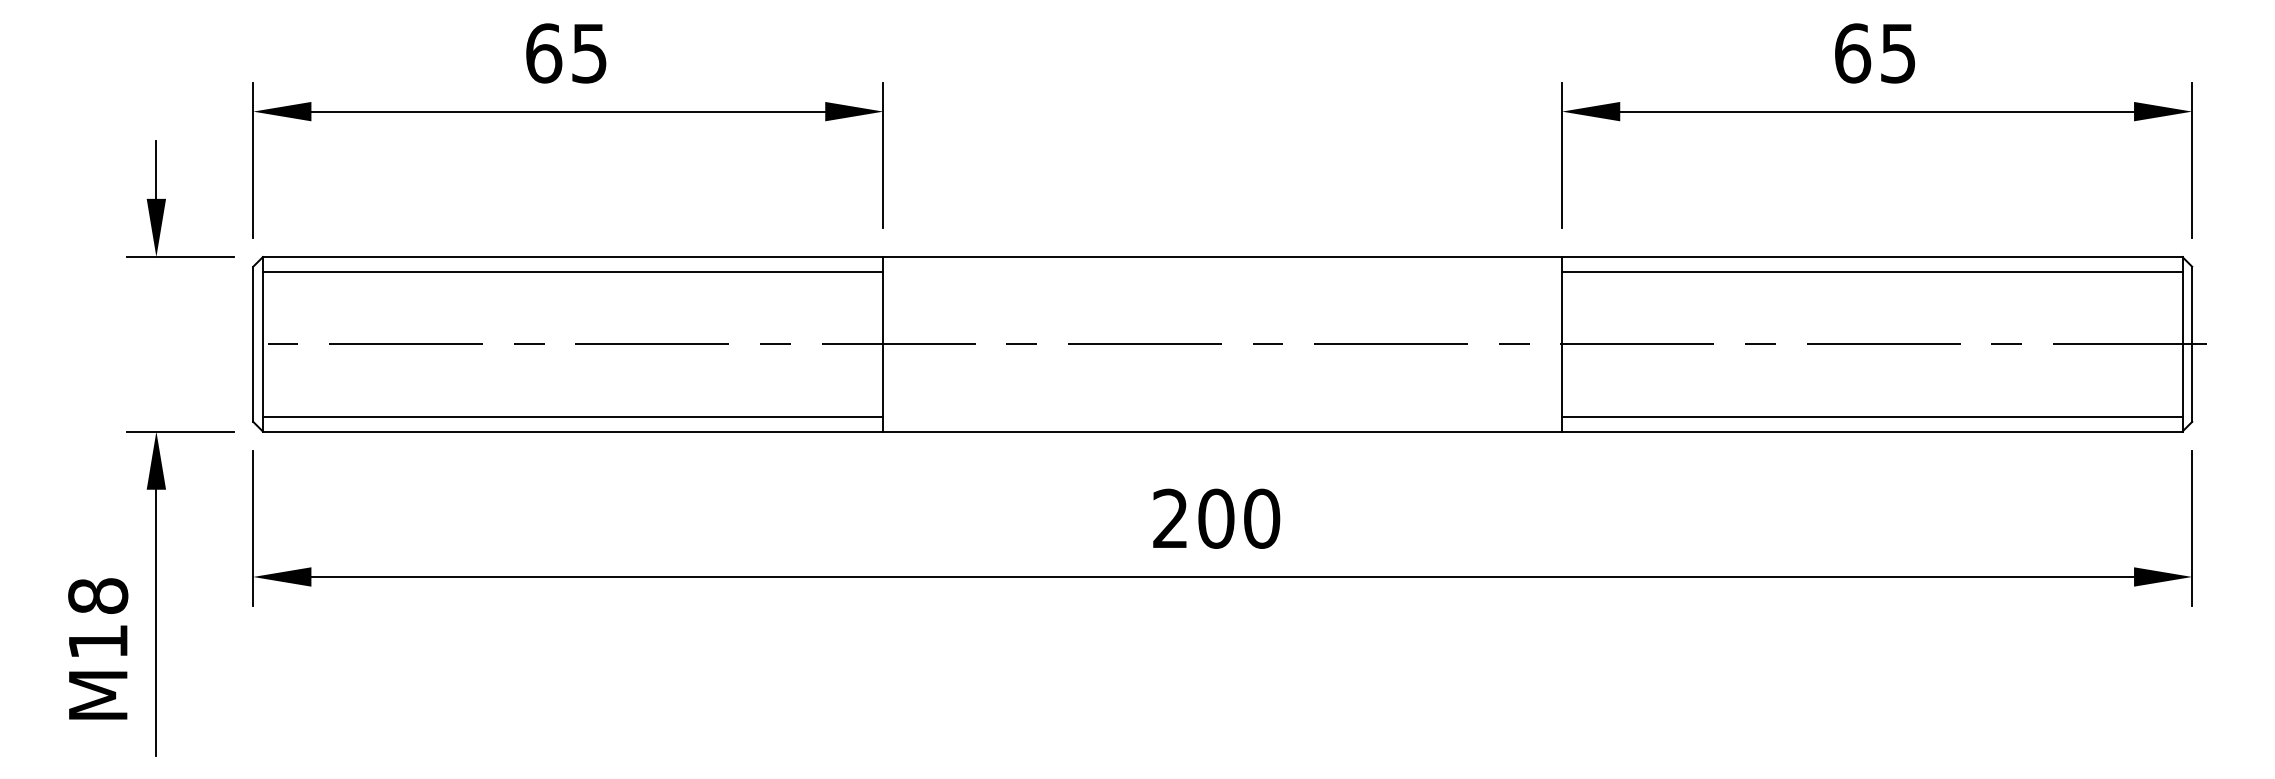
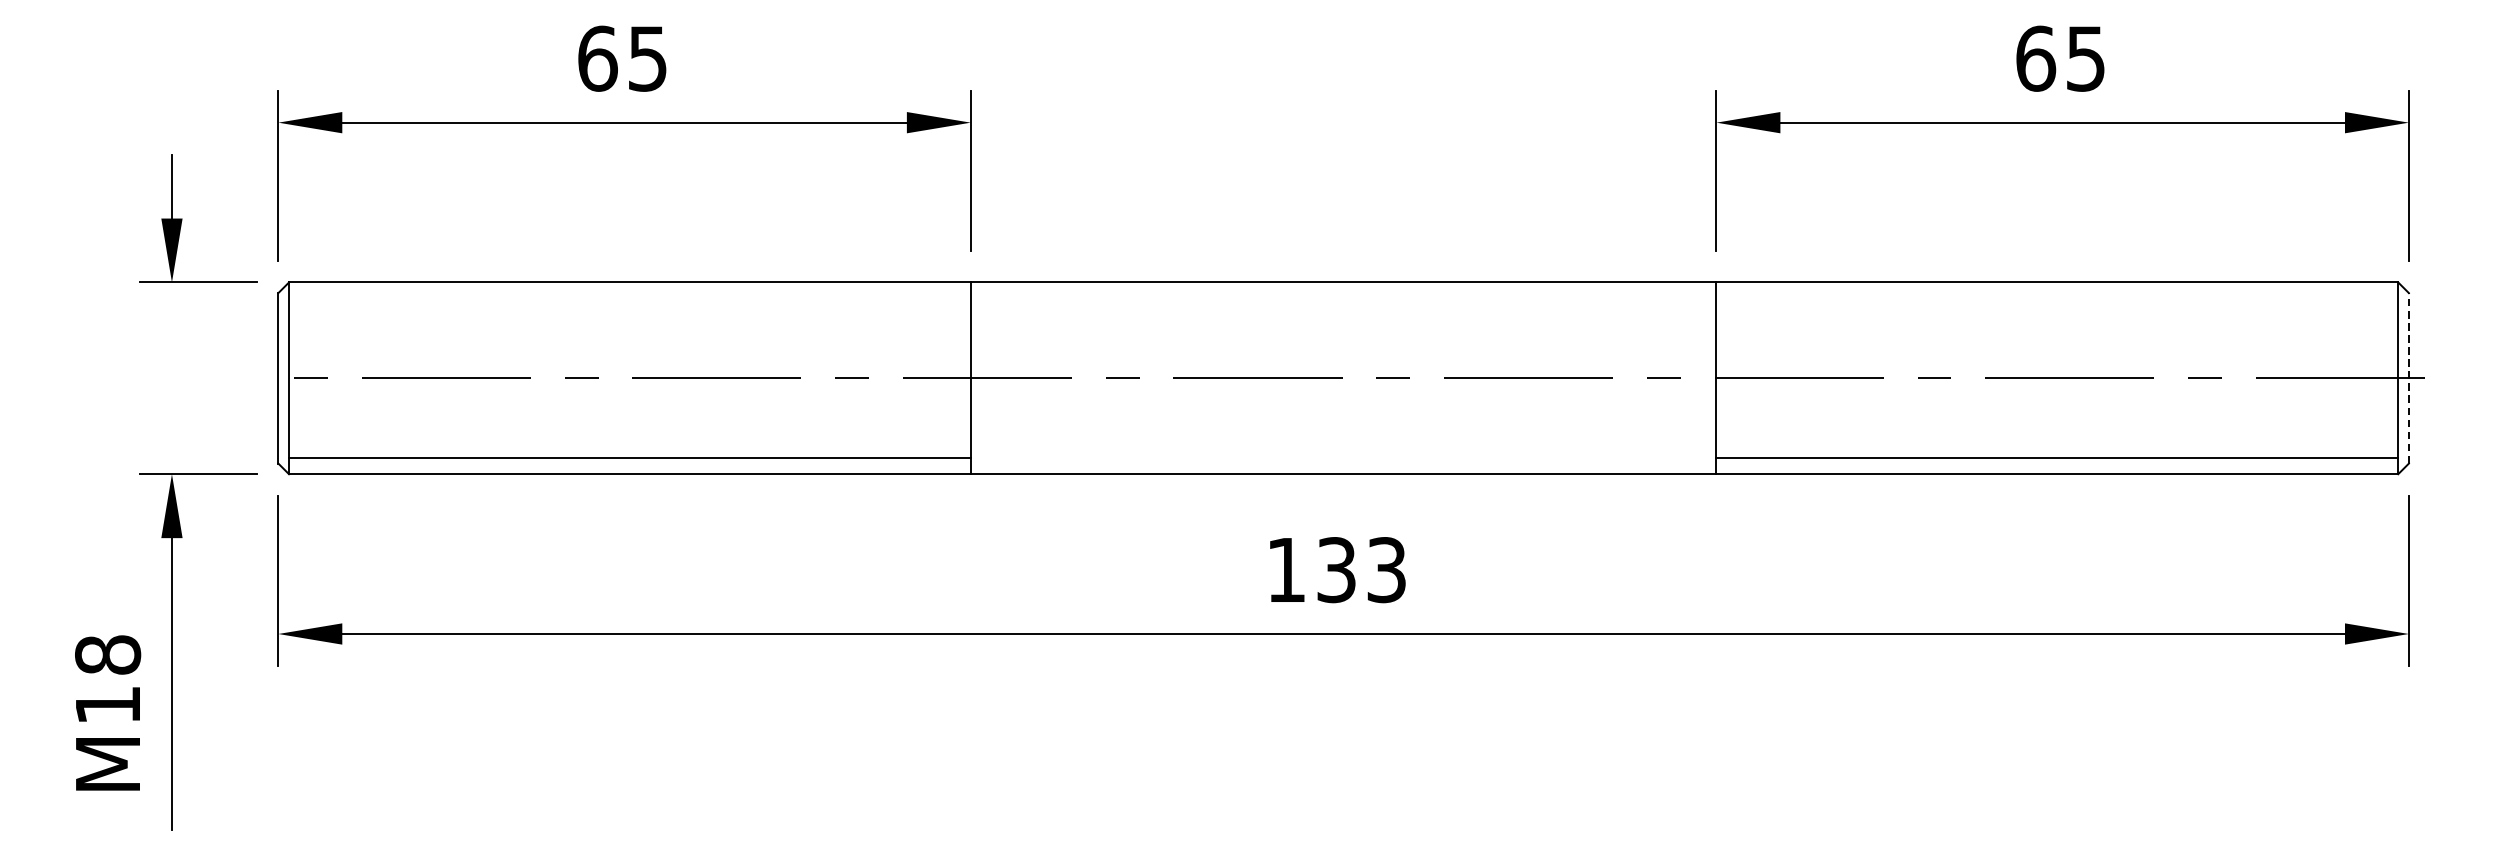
line: (572, 271) -> (629, 298), removed
line: (1872, 271) -> (2057, 298), removed
line: (2192, 344) -> (2409, 378), solid -> dashed
text: (1216, 518) -> (1336, 569), 200 -> 133

